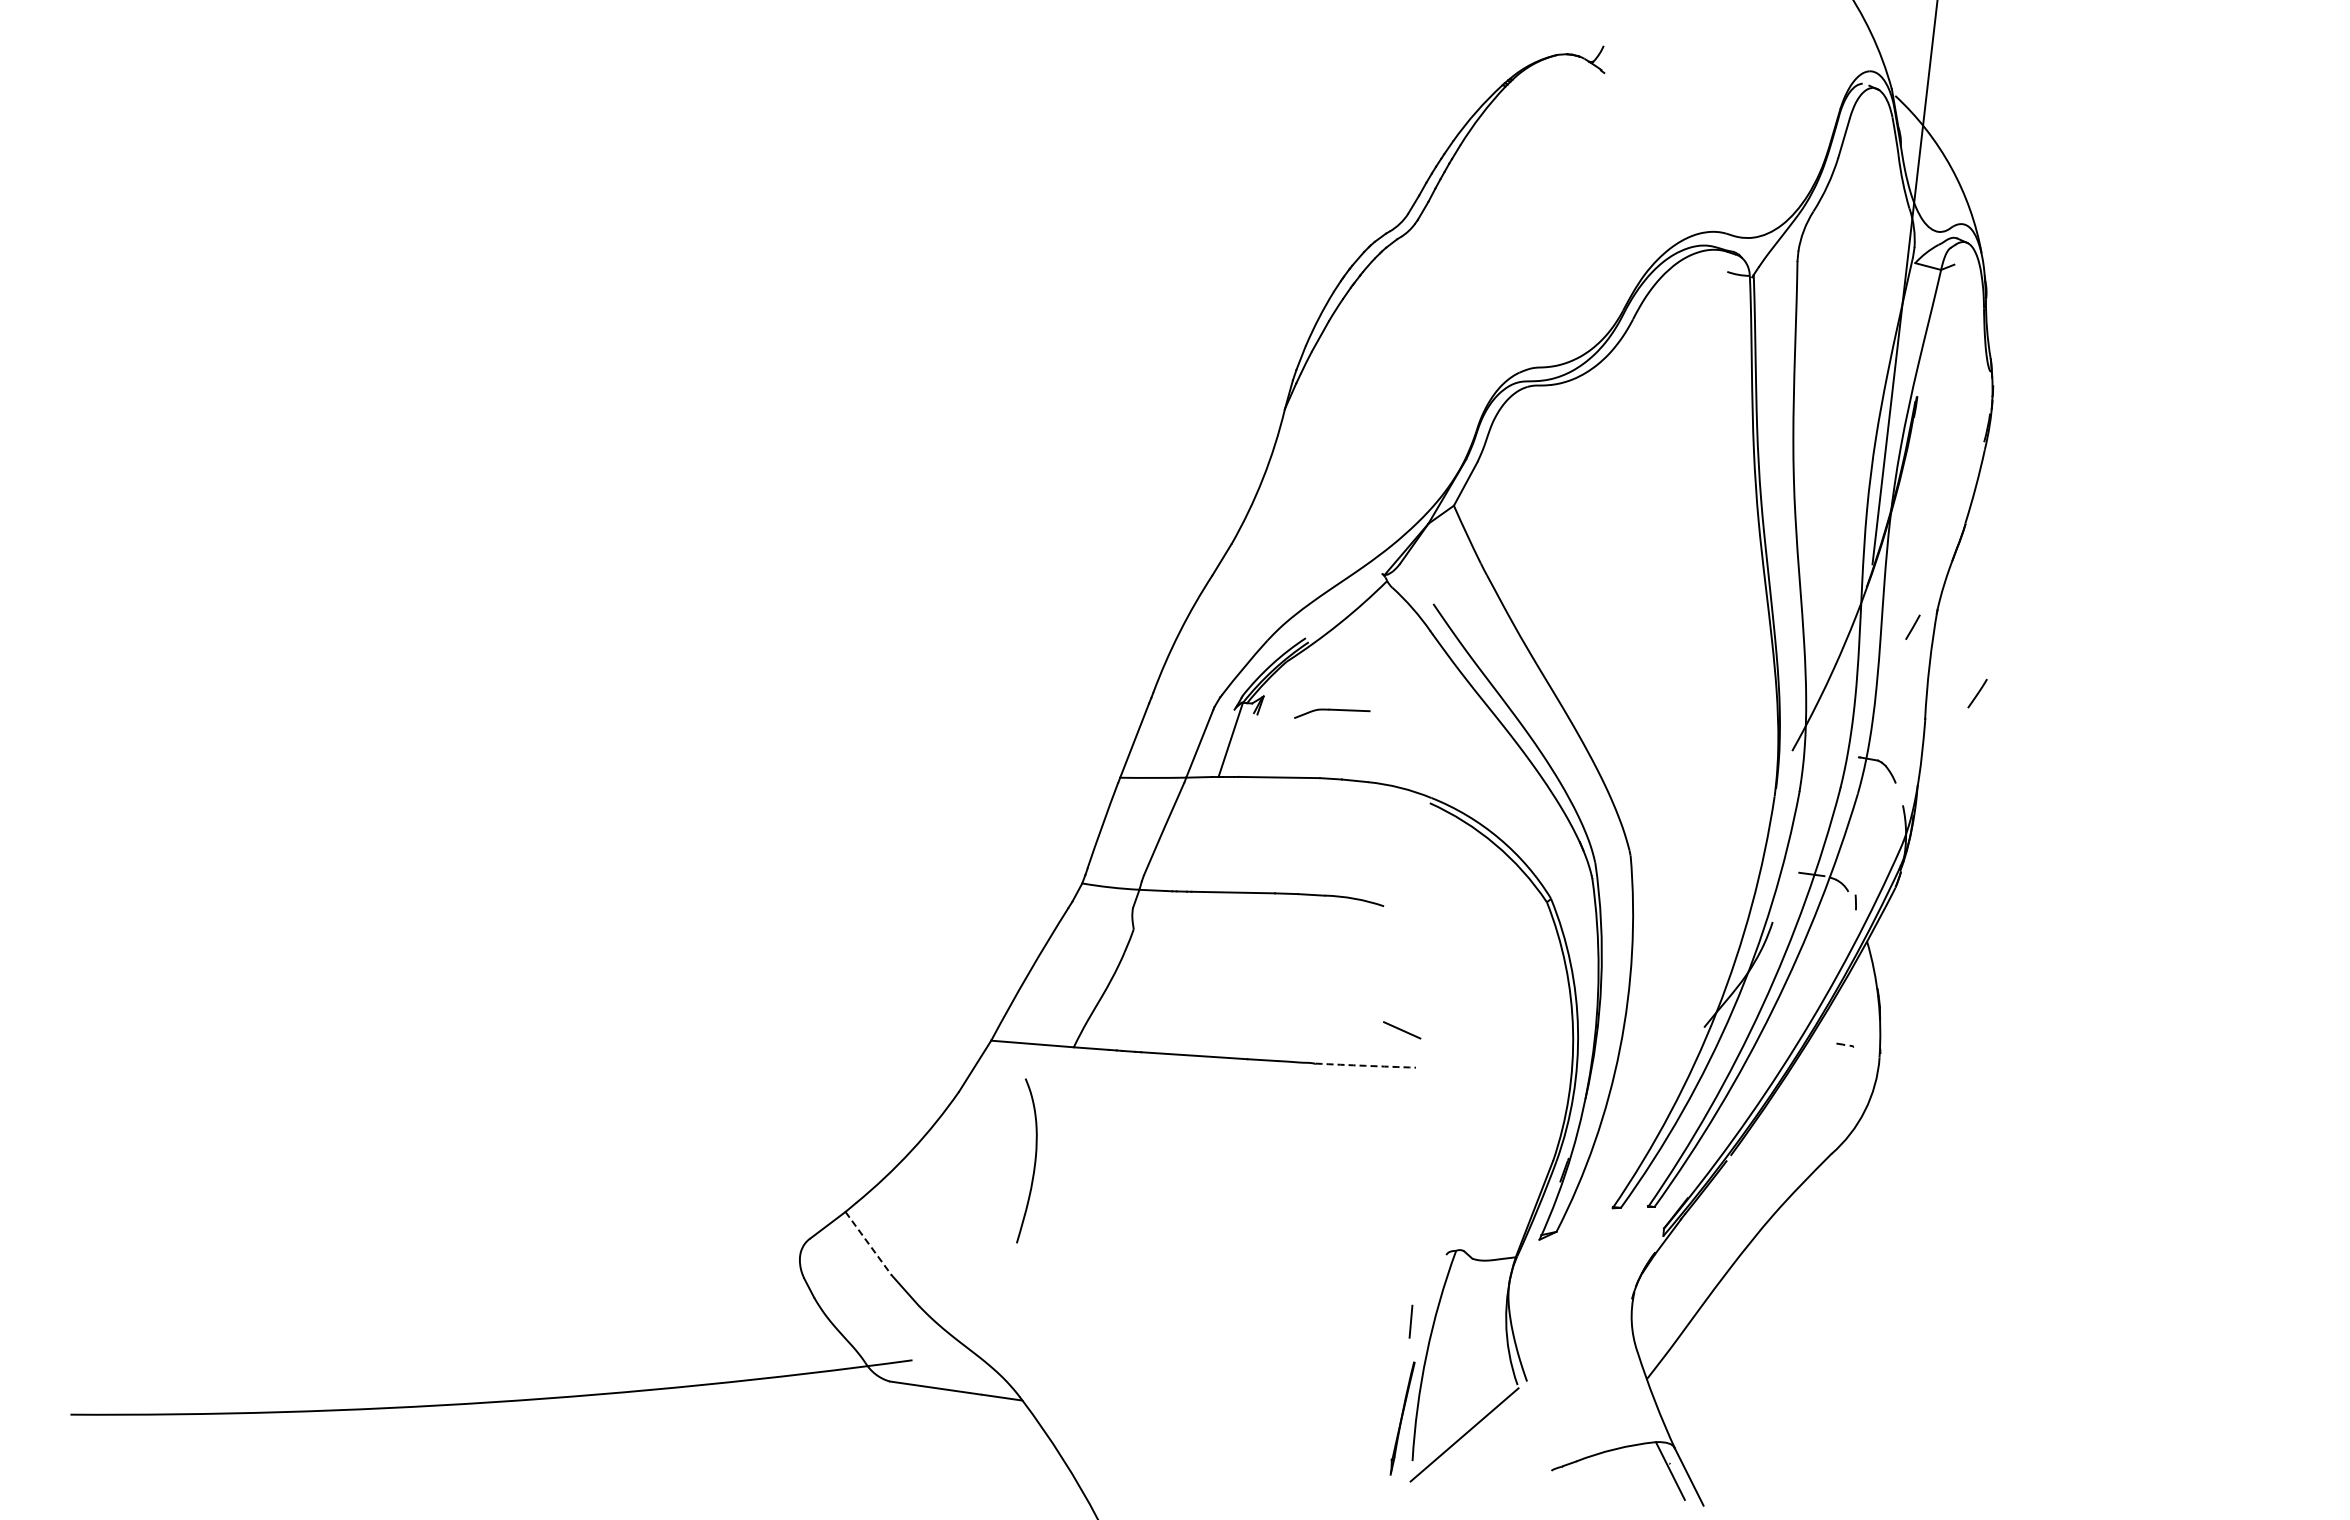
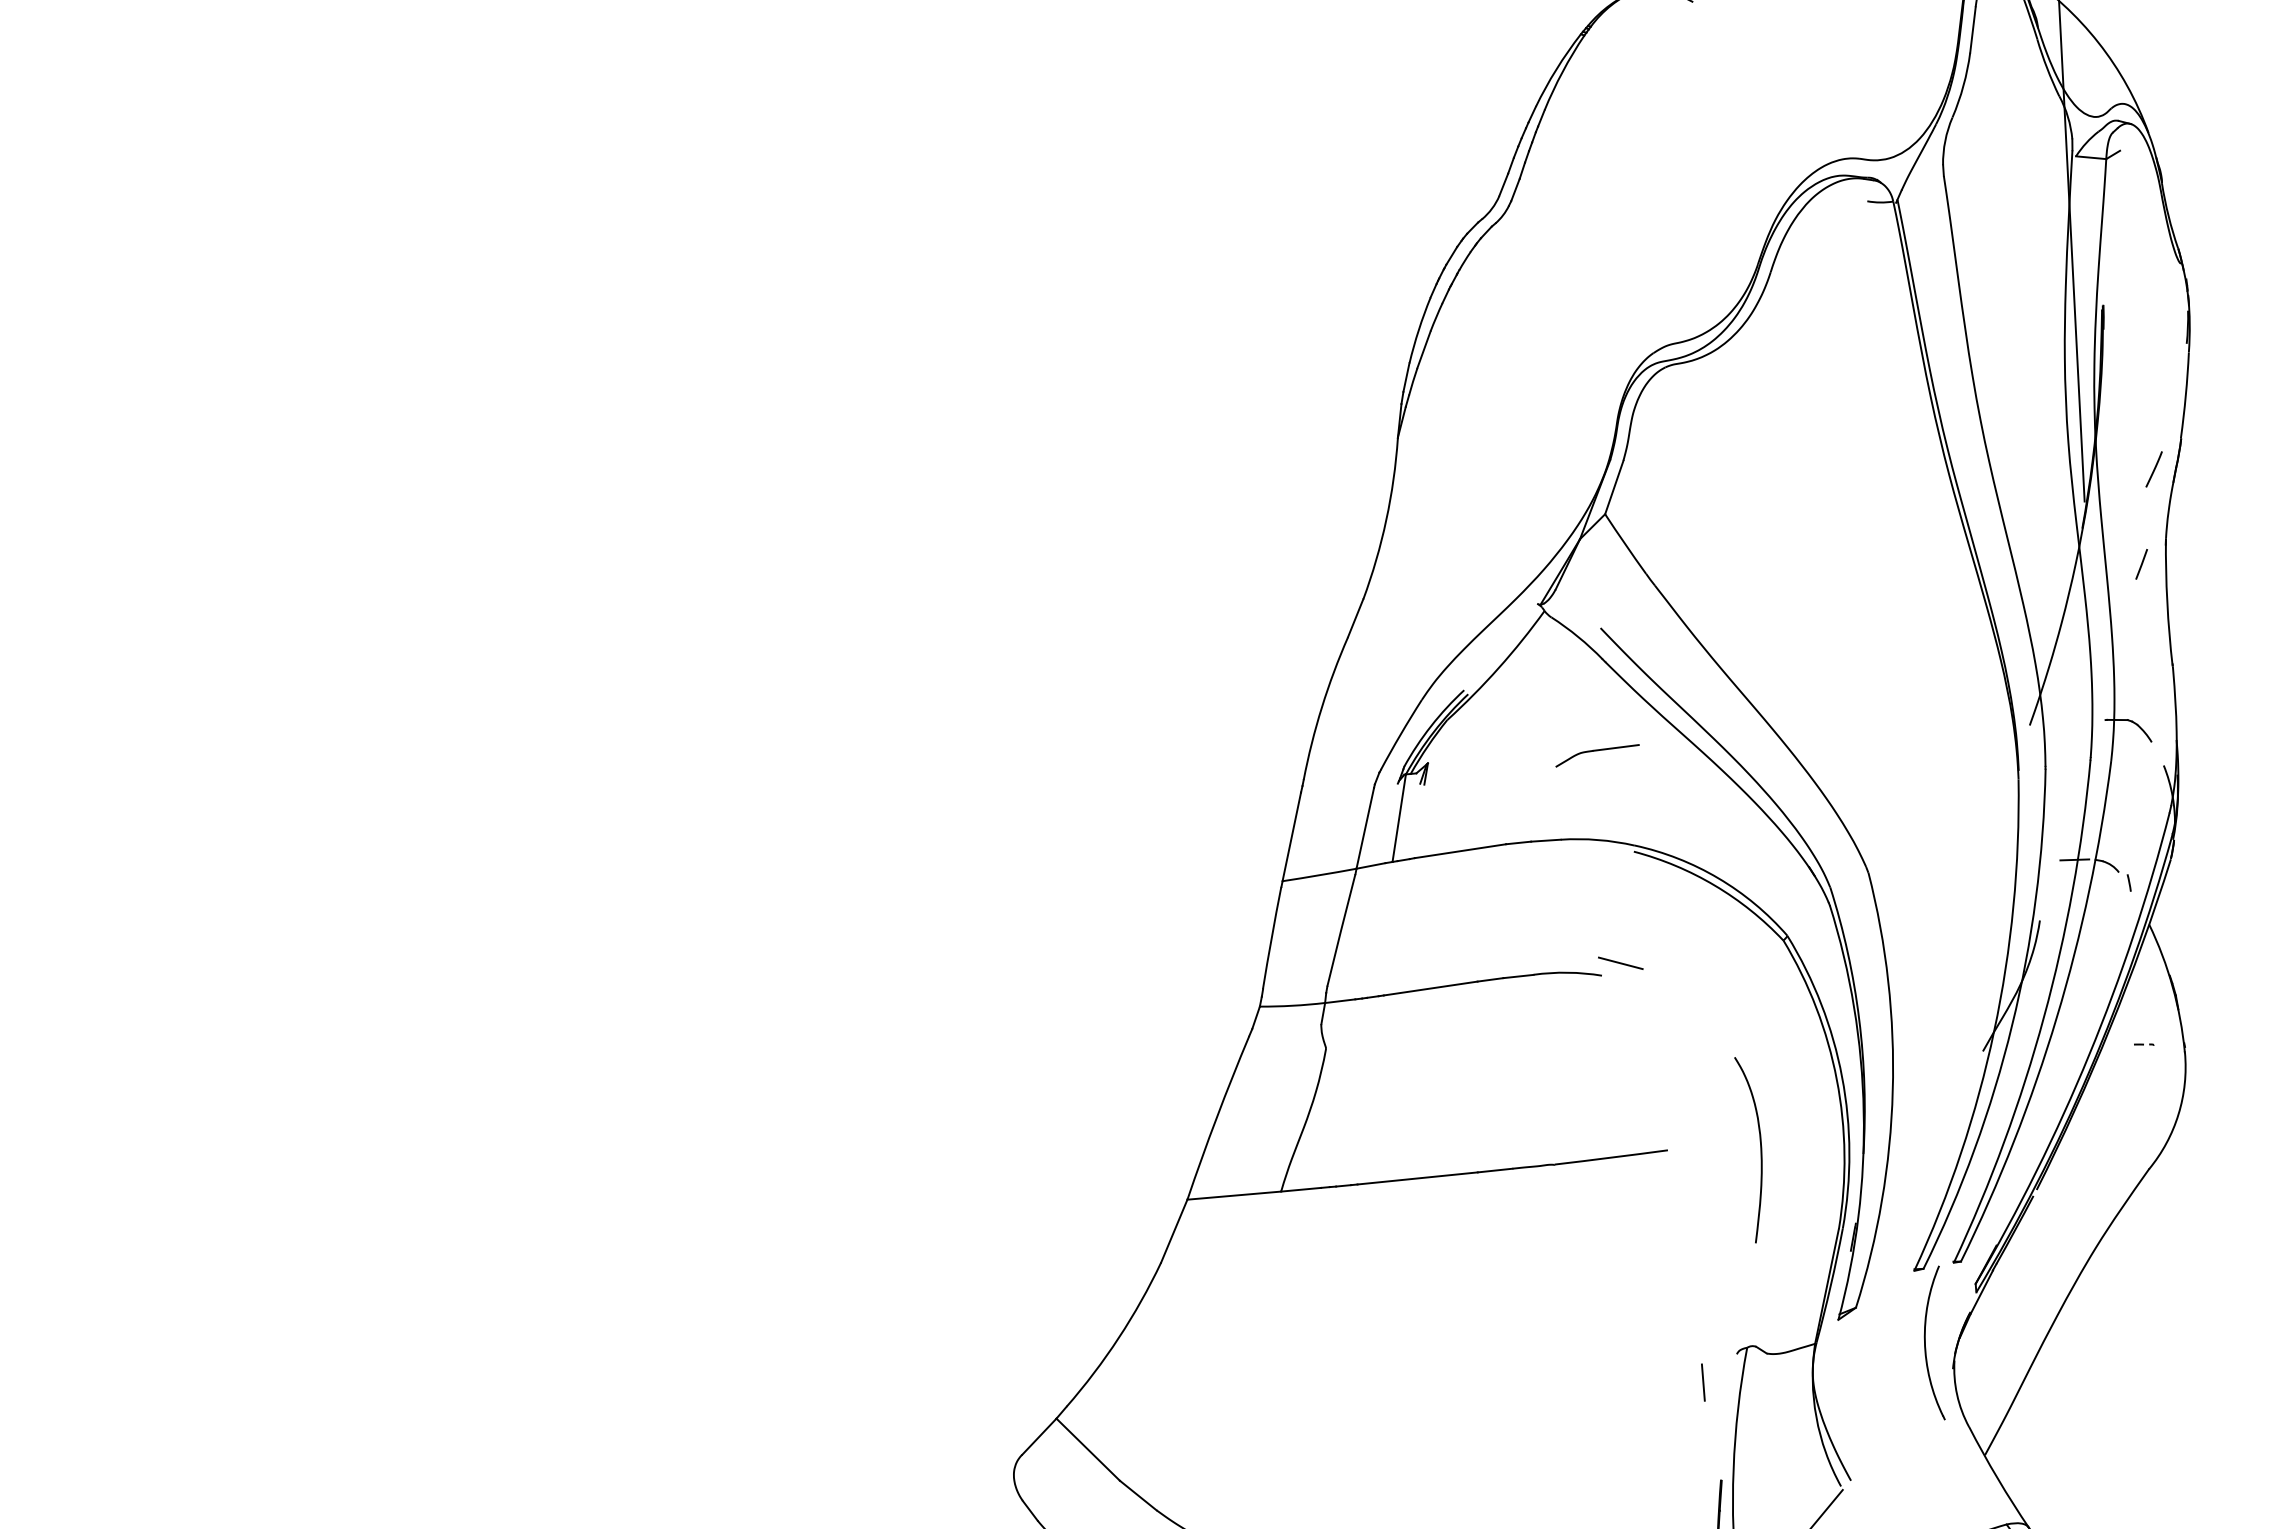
line: (1977, 693) -> (2154, 469), moved
part: (1332, 713) -> (1597, 754), moved
line: (1402, 1030) -> (1621, 963), moved
arc: (1365, 1065) -> (1611, 1157), dashed -> solid
curve: (1034, 1160) -> (1760, 1147), moved
line: (868, 1243) -> (1088, 1449), dashed -> solid
part: (1612, 1273) -> (1926, 1343), added
line: (1410, 1321) -> (1702, 1382), moved

